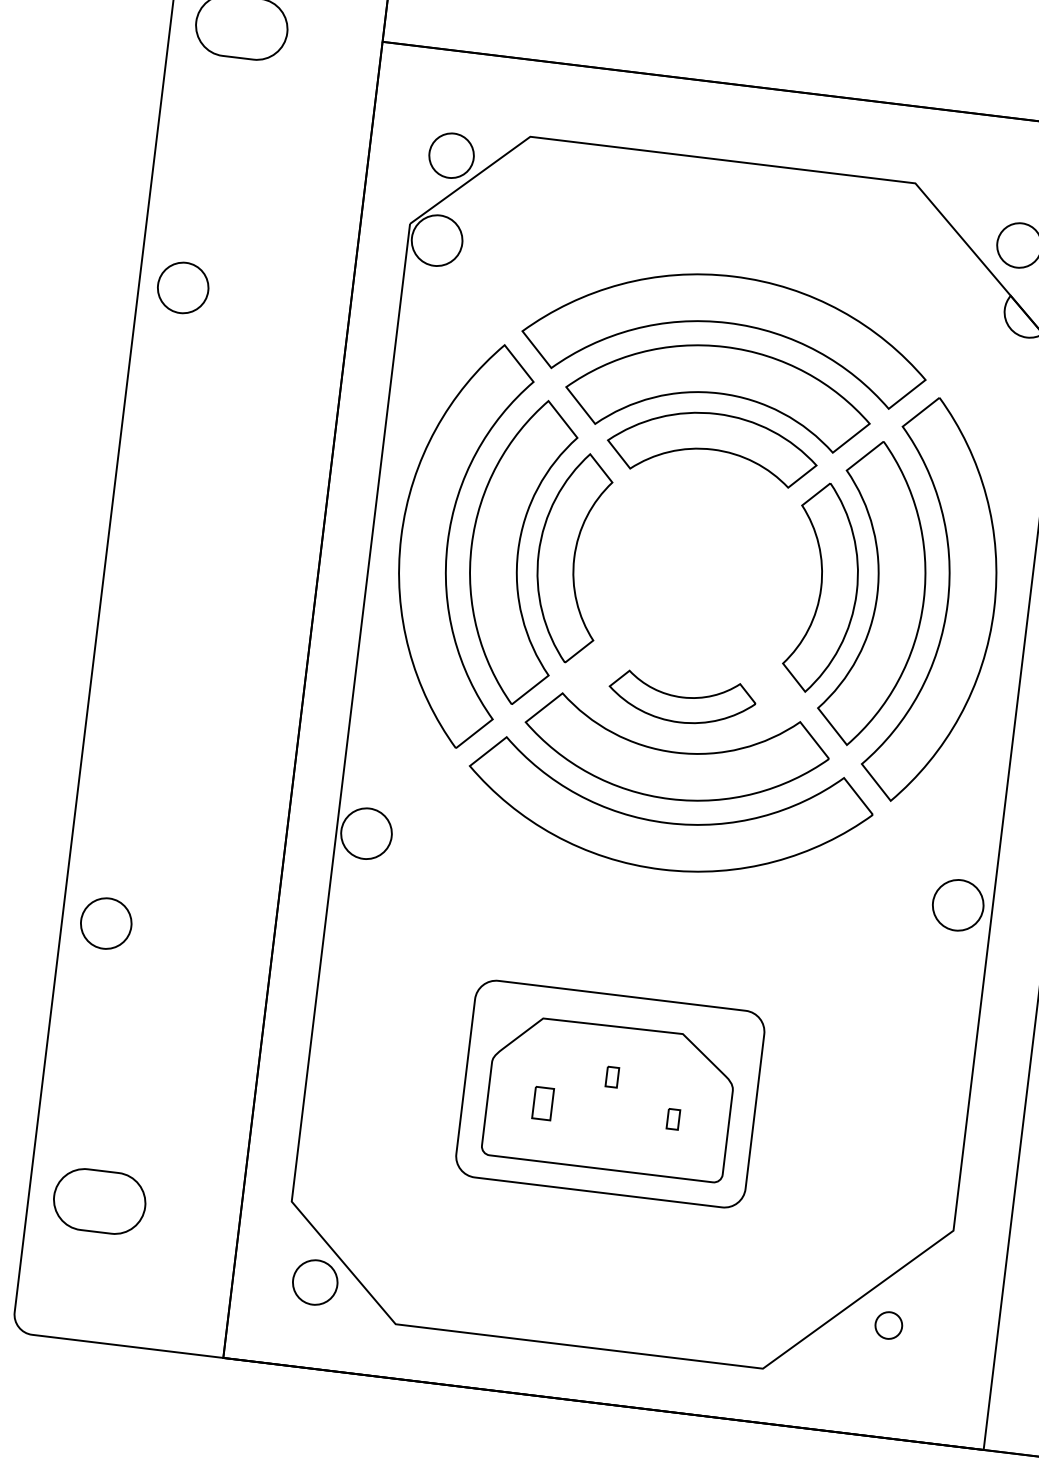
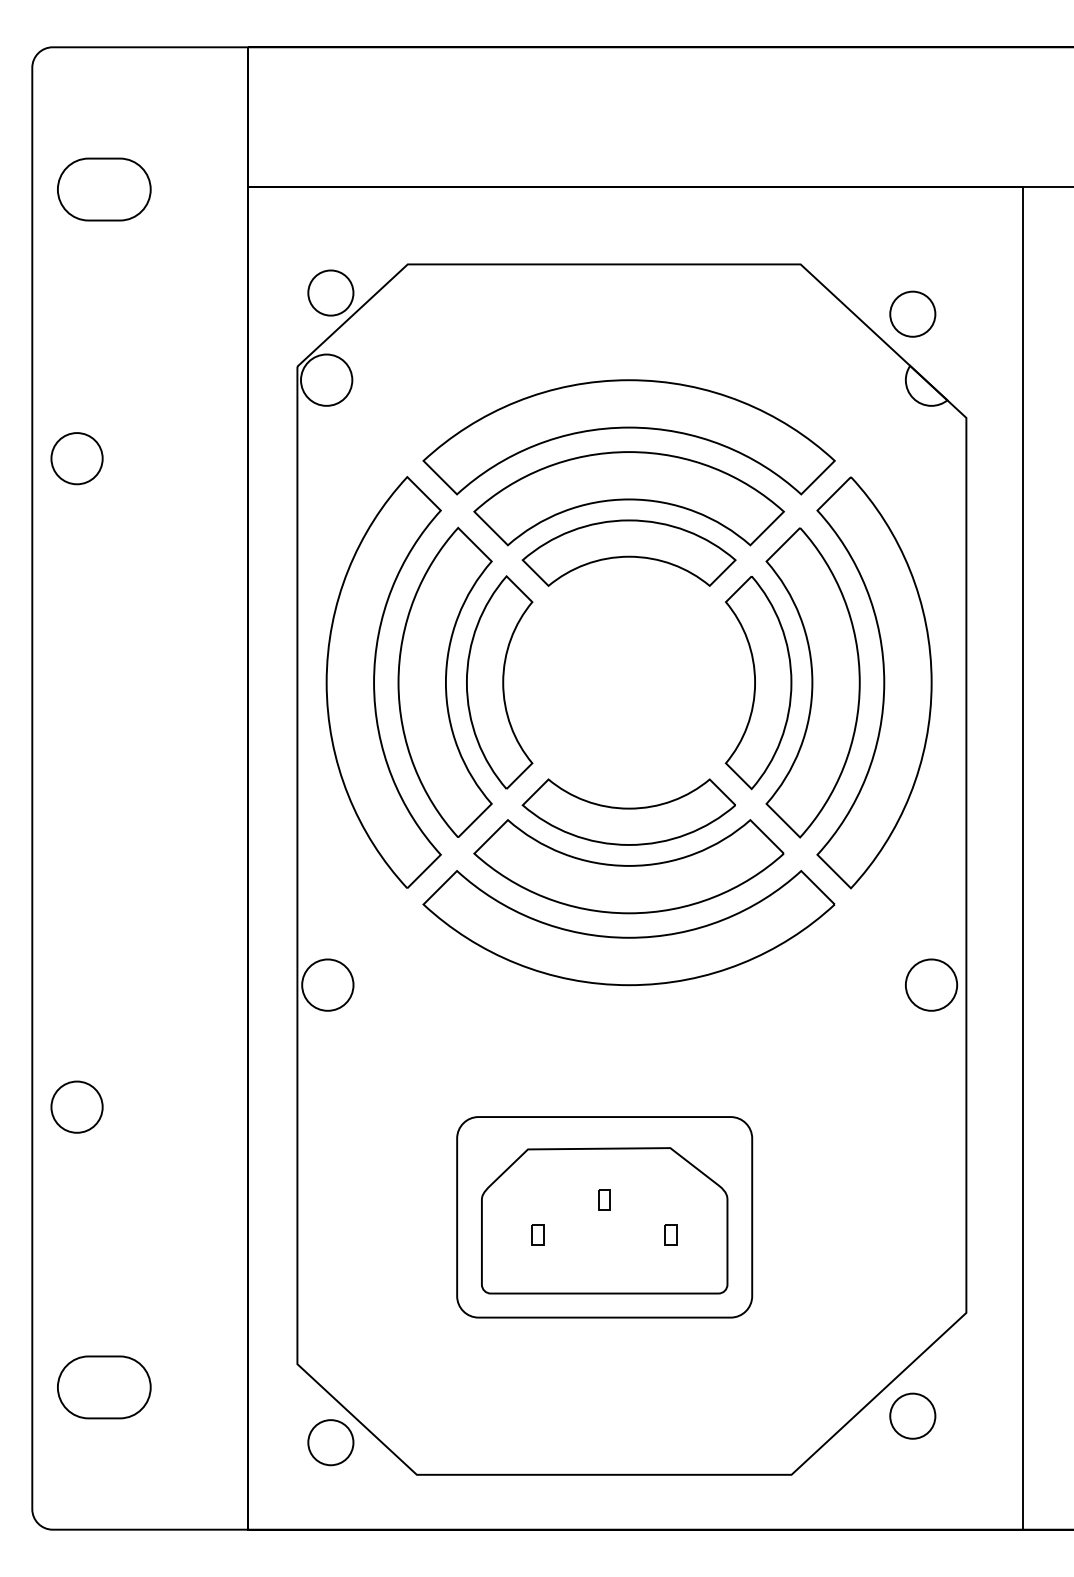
part: (681, 699) -> (628, 811), size x1.43
part: (542, 1103) -> (537, 1234), size x0.62
part: (888, 1324) -> (912, 1415), size x1.67

